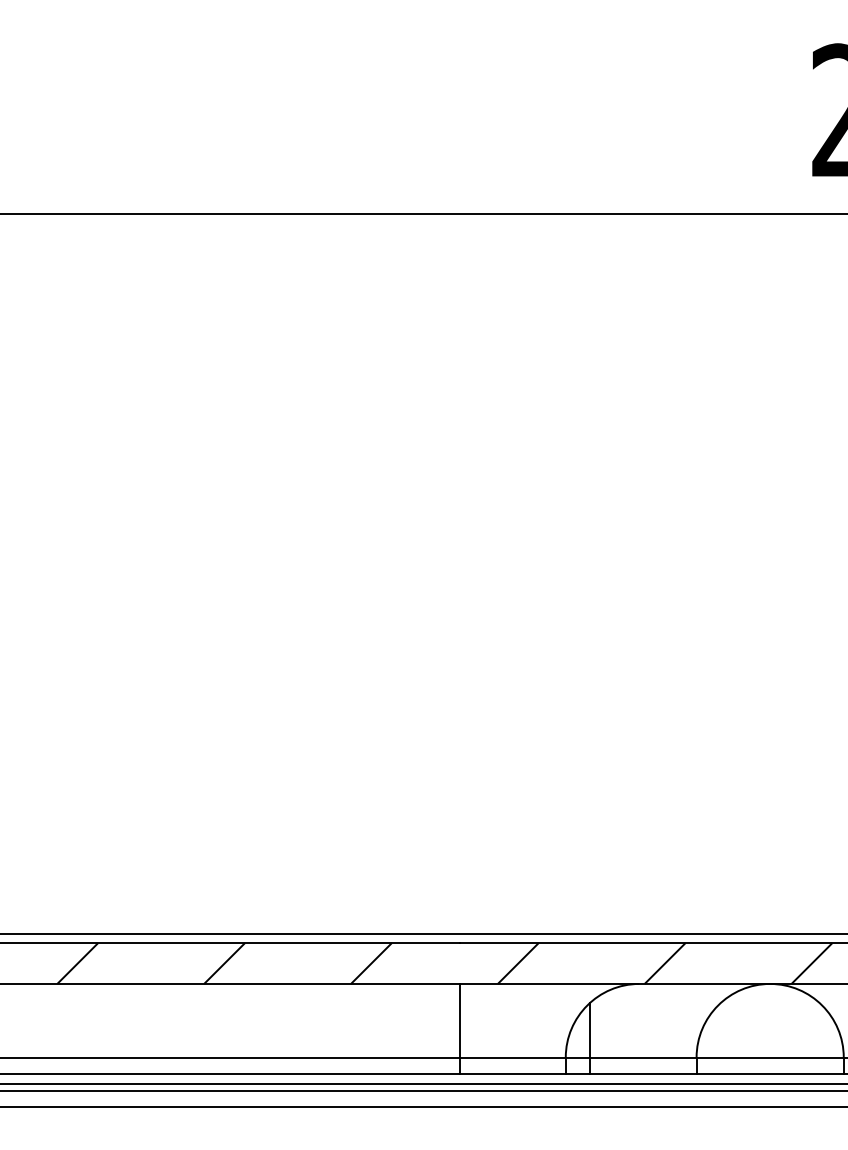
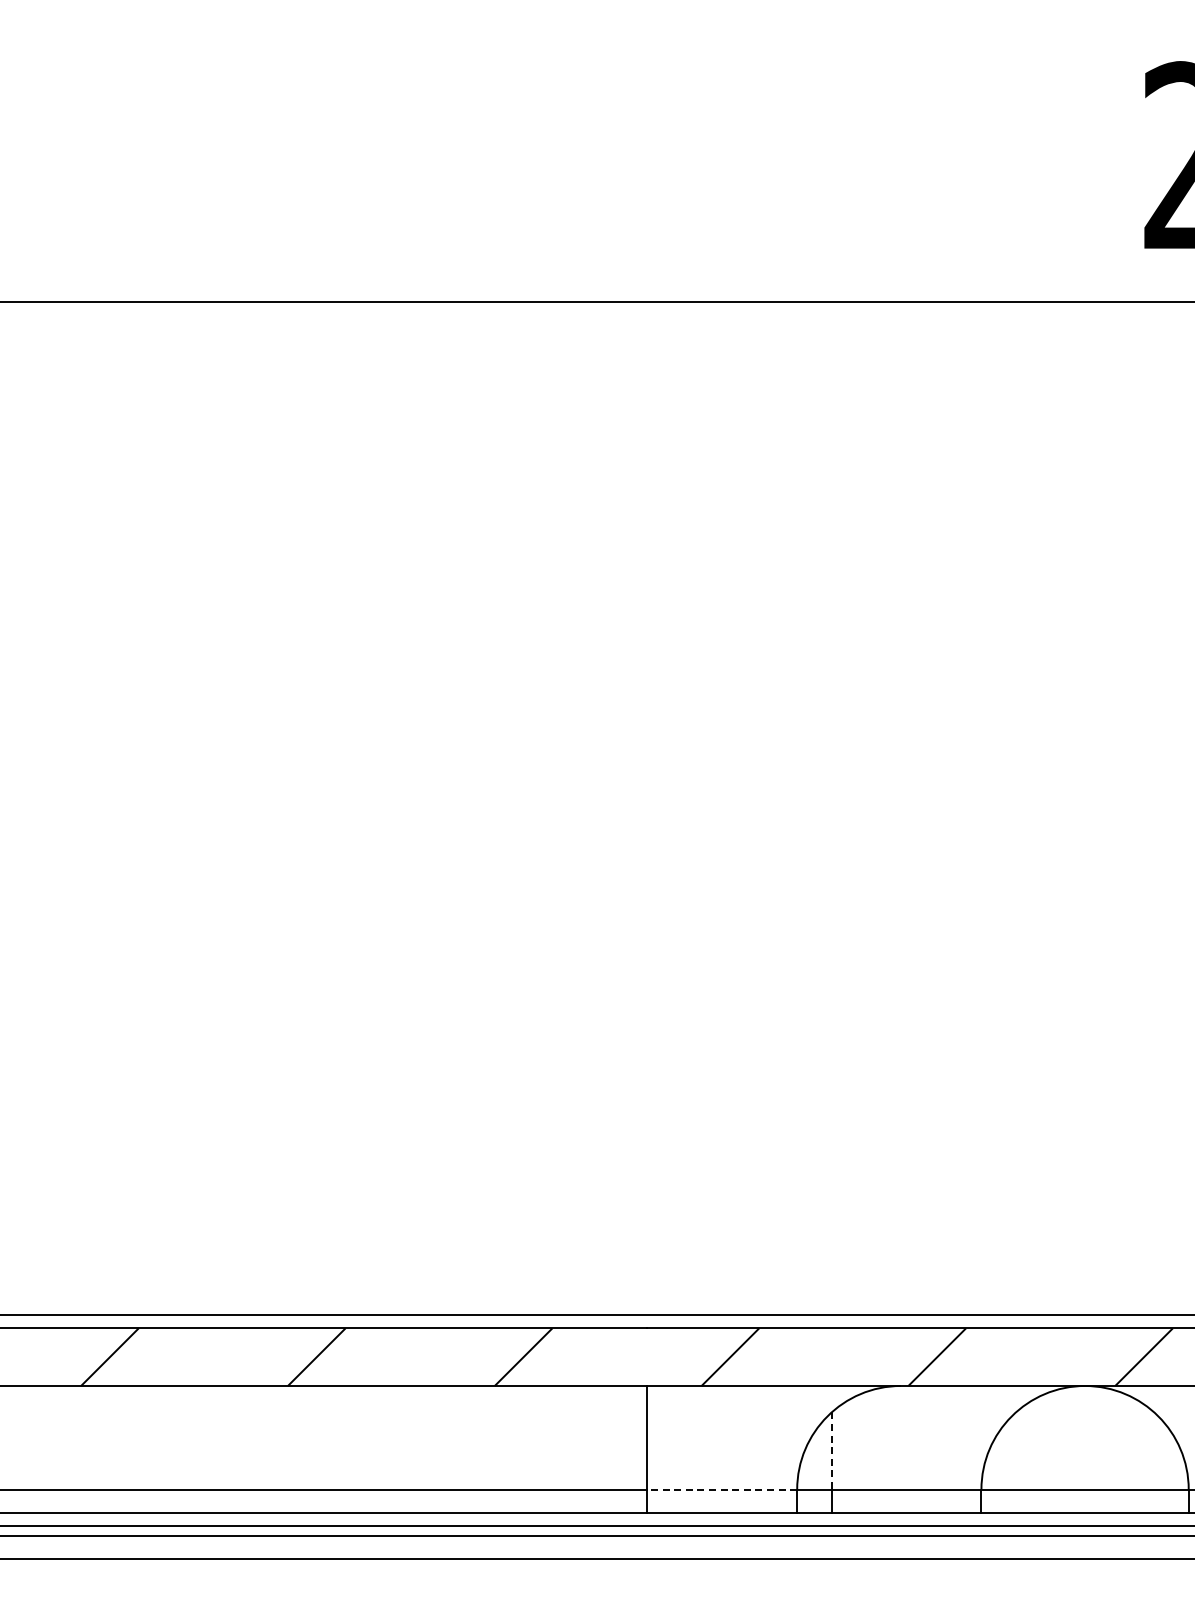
line: (590, 1030) -> (831, 1451), solid -> dashed
line: (512, 1057) -> (722, 1489), solid -> dashed

